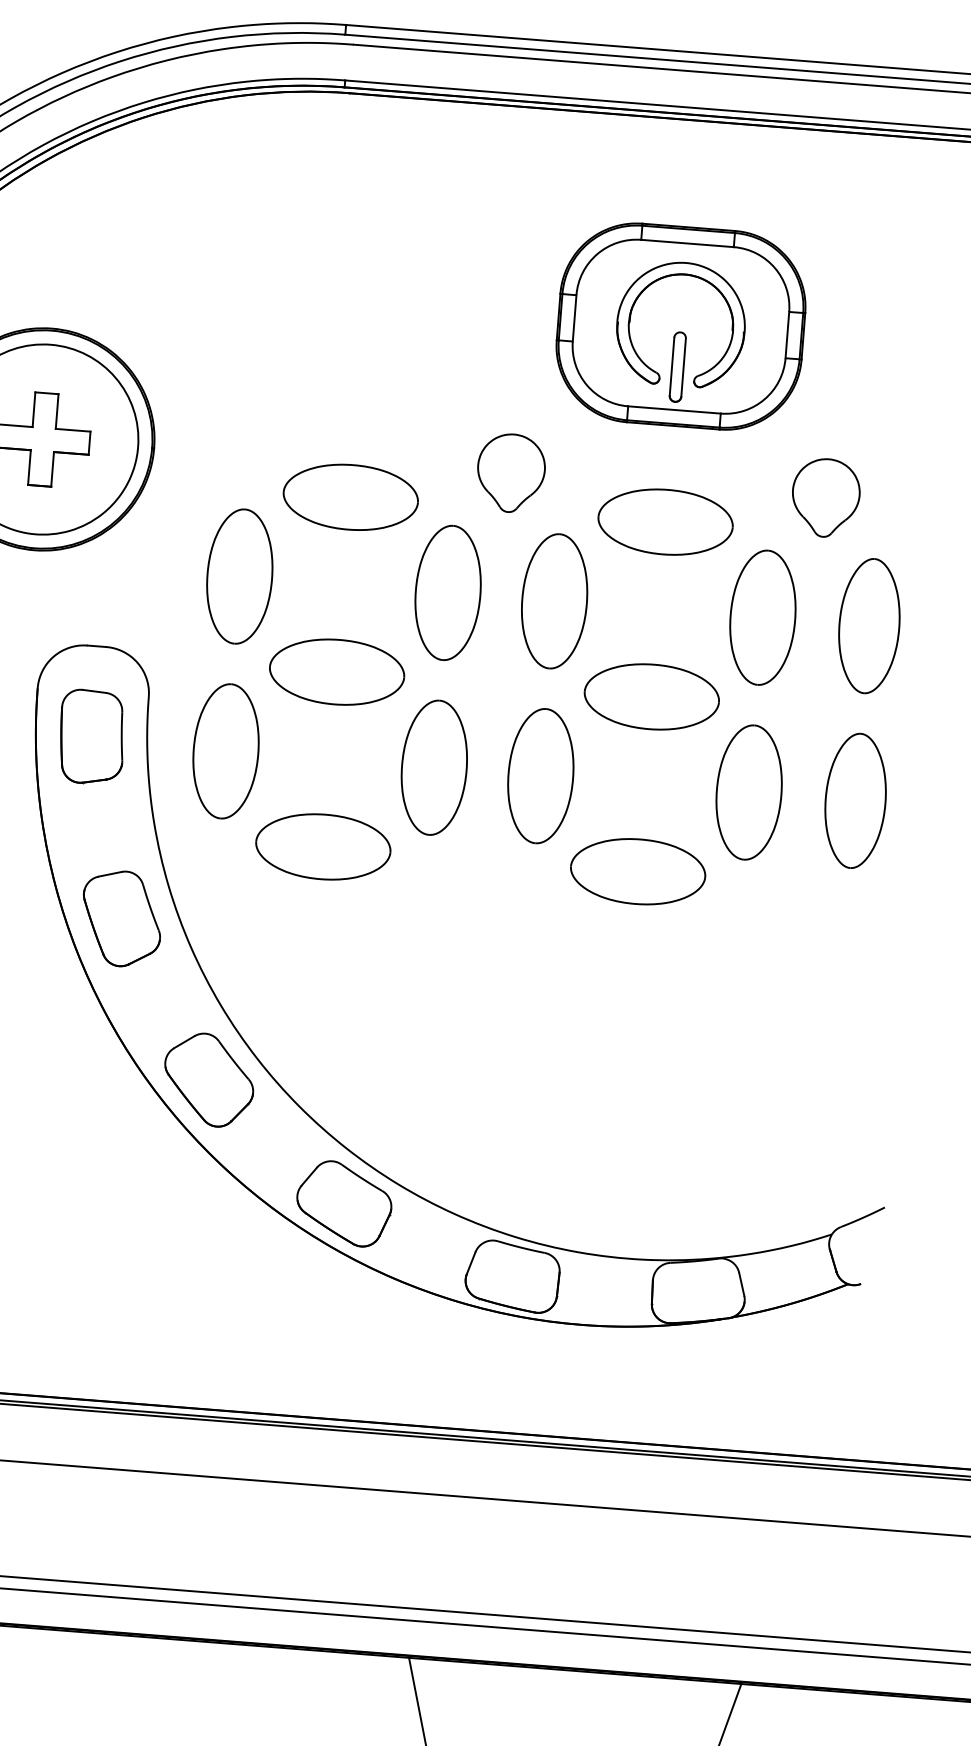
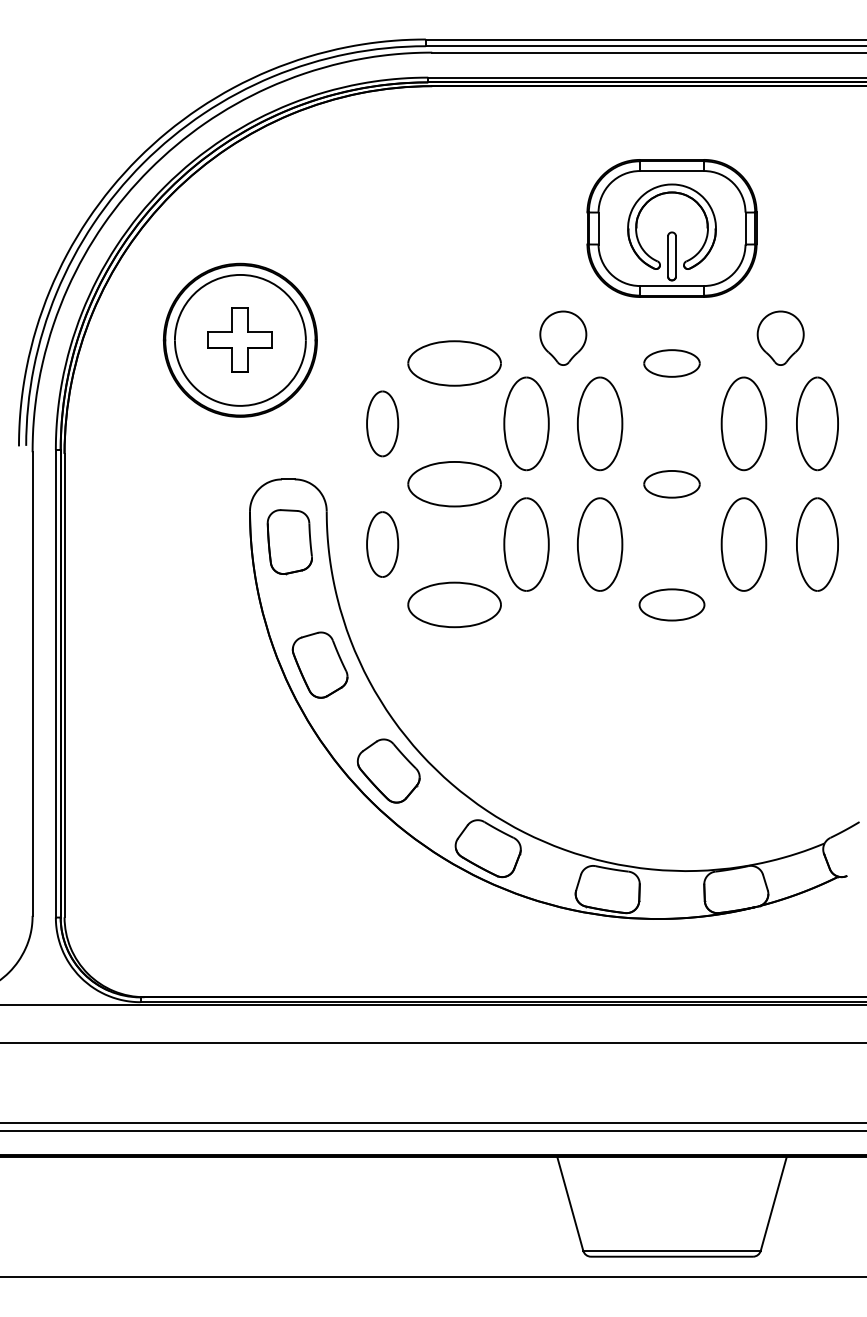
part: (664, 522) -> (671, 363), size x0.6
part: (239, 576) -> (382, 423), size x0.7
part: (651, 697) -> (671, 484), size x0.6
part: (225, 751) -> (382, 544), size x0.7
part: (637, 871) -> (671, 604), size x0.7

